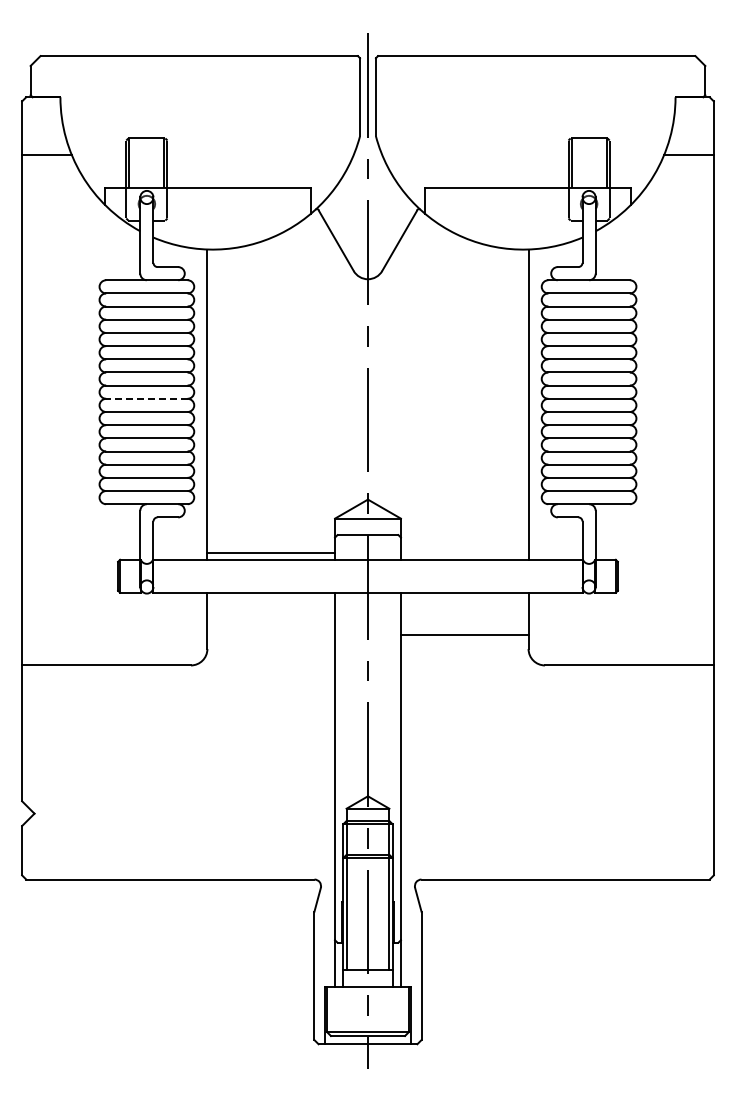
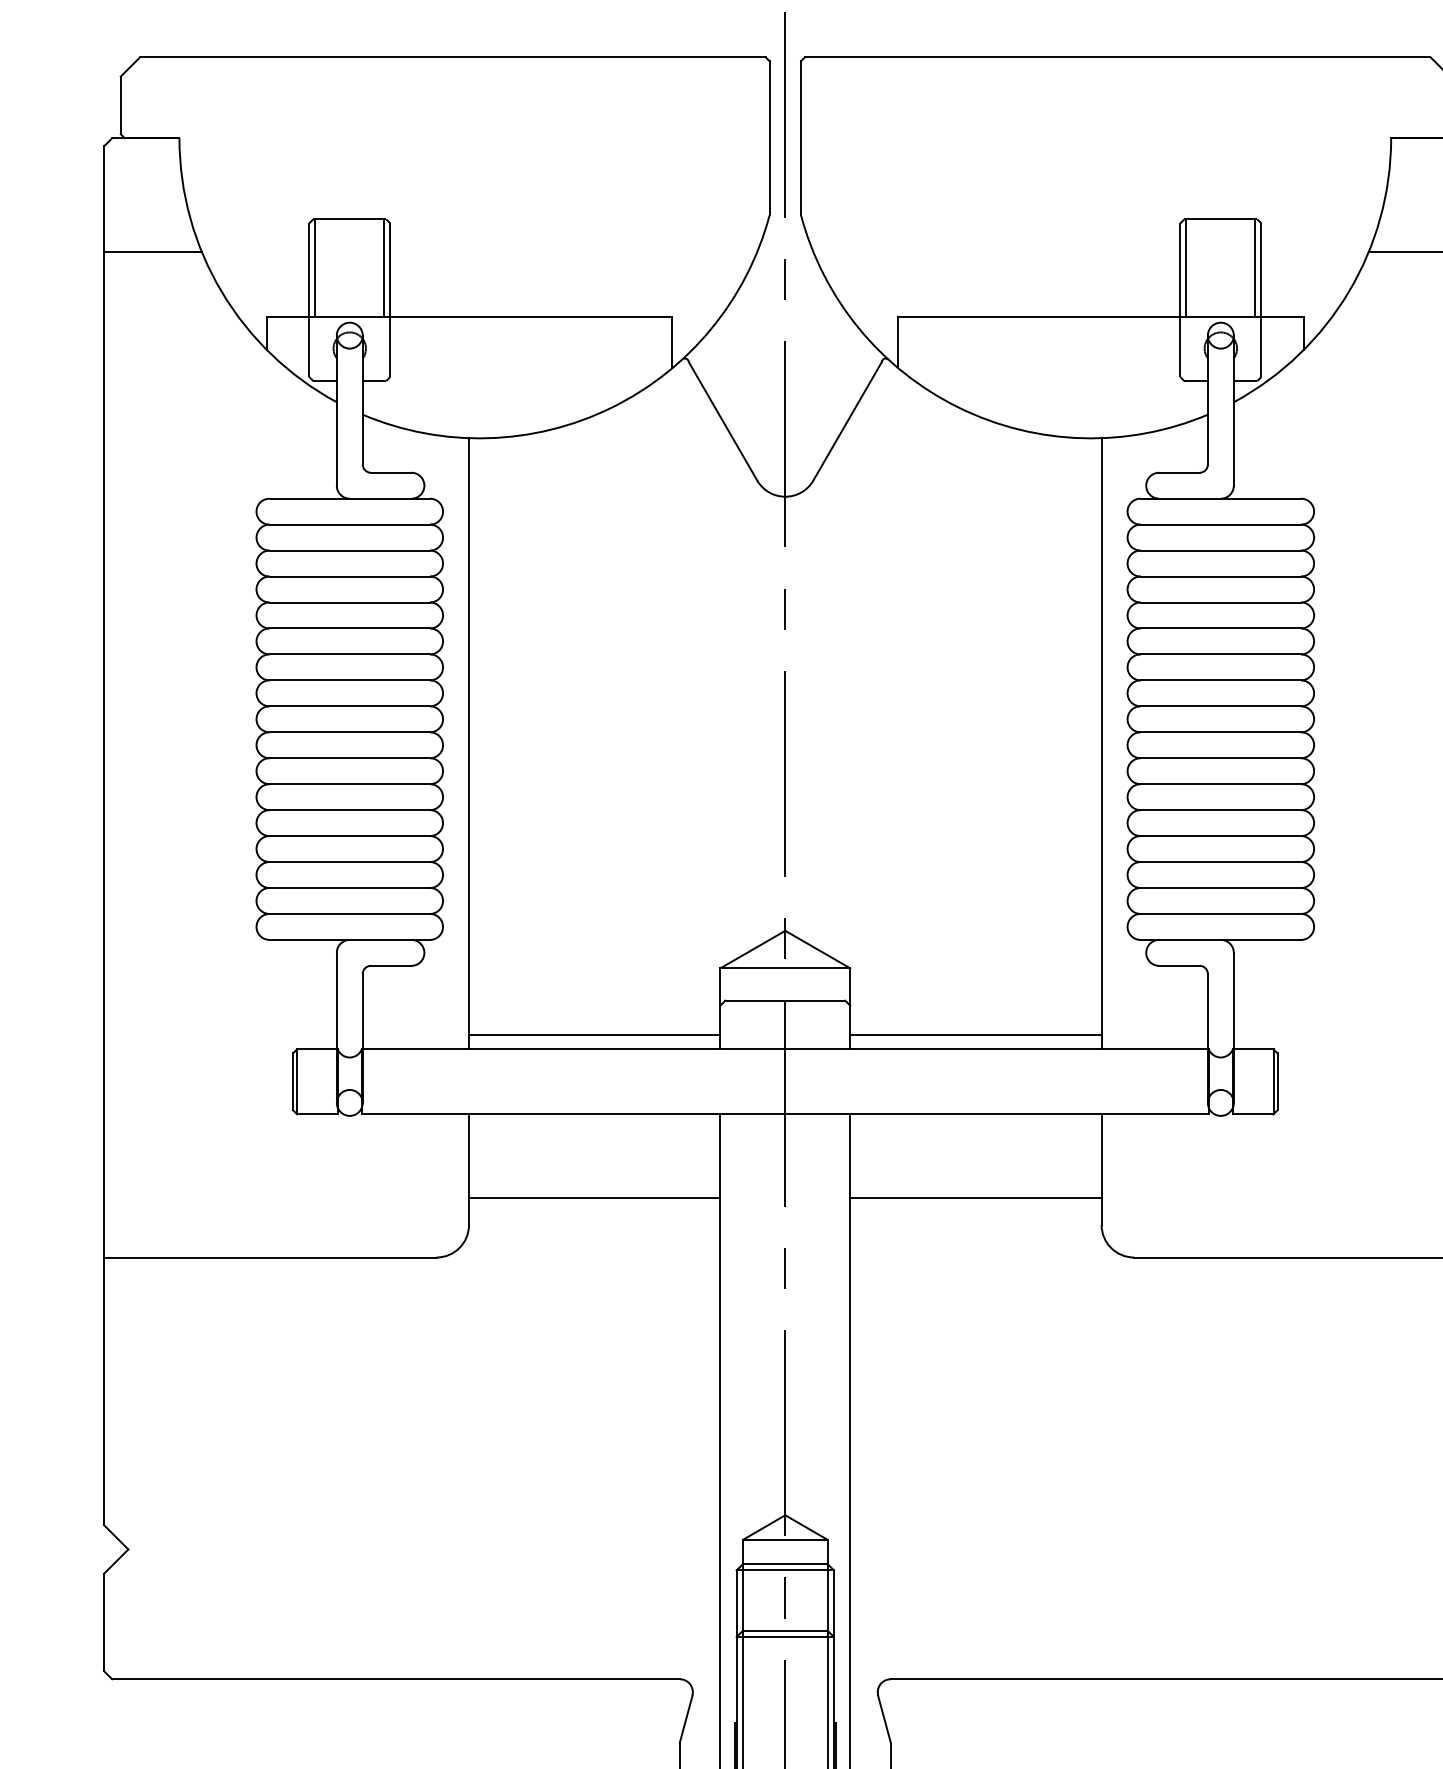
line: (146, 398) -> (348, 731), dashed -> solid
line: (464, 552) -> (975, 1035), added
line: (271, 635) -> (595, 1198), added

